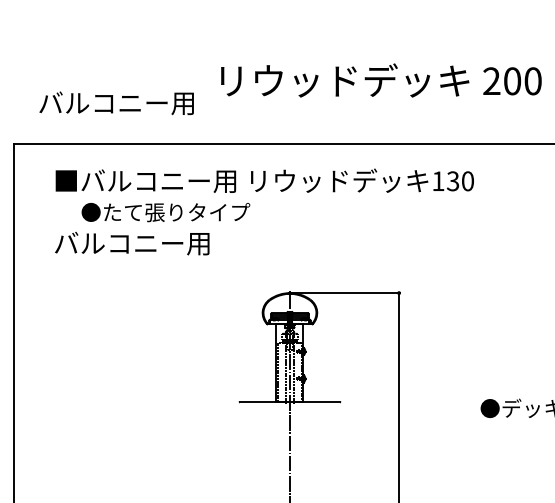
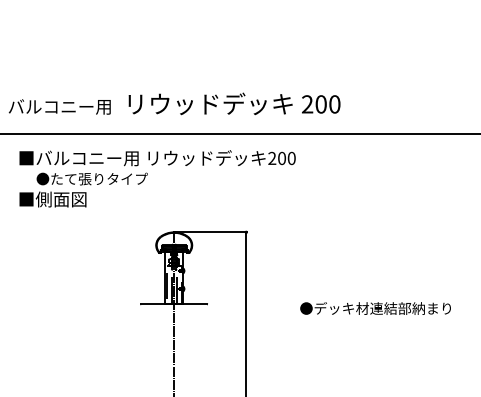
text: (381, 79) -> (234, 103), moved
text: (444, 179) -> (276, 157), 130 -> 200
text: (132, 243) -> (70, 199), バルコニー用 -> ■側面図

